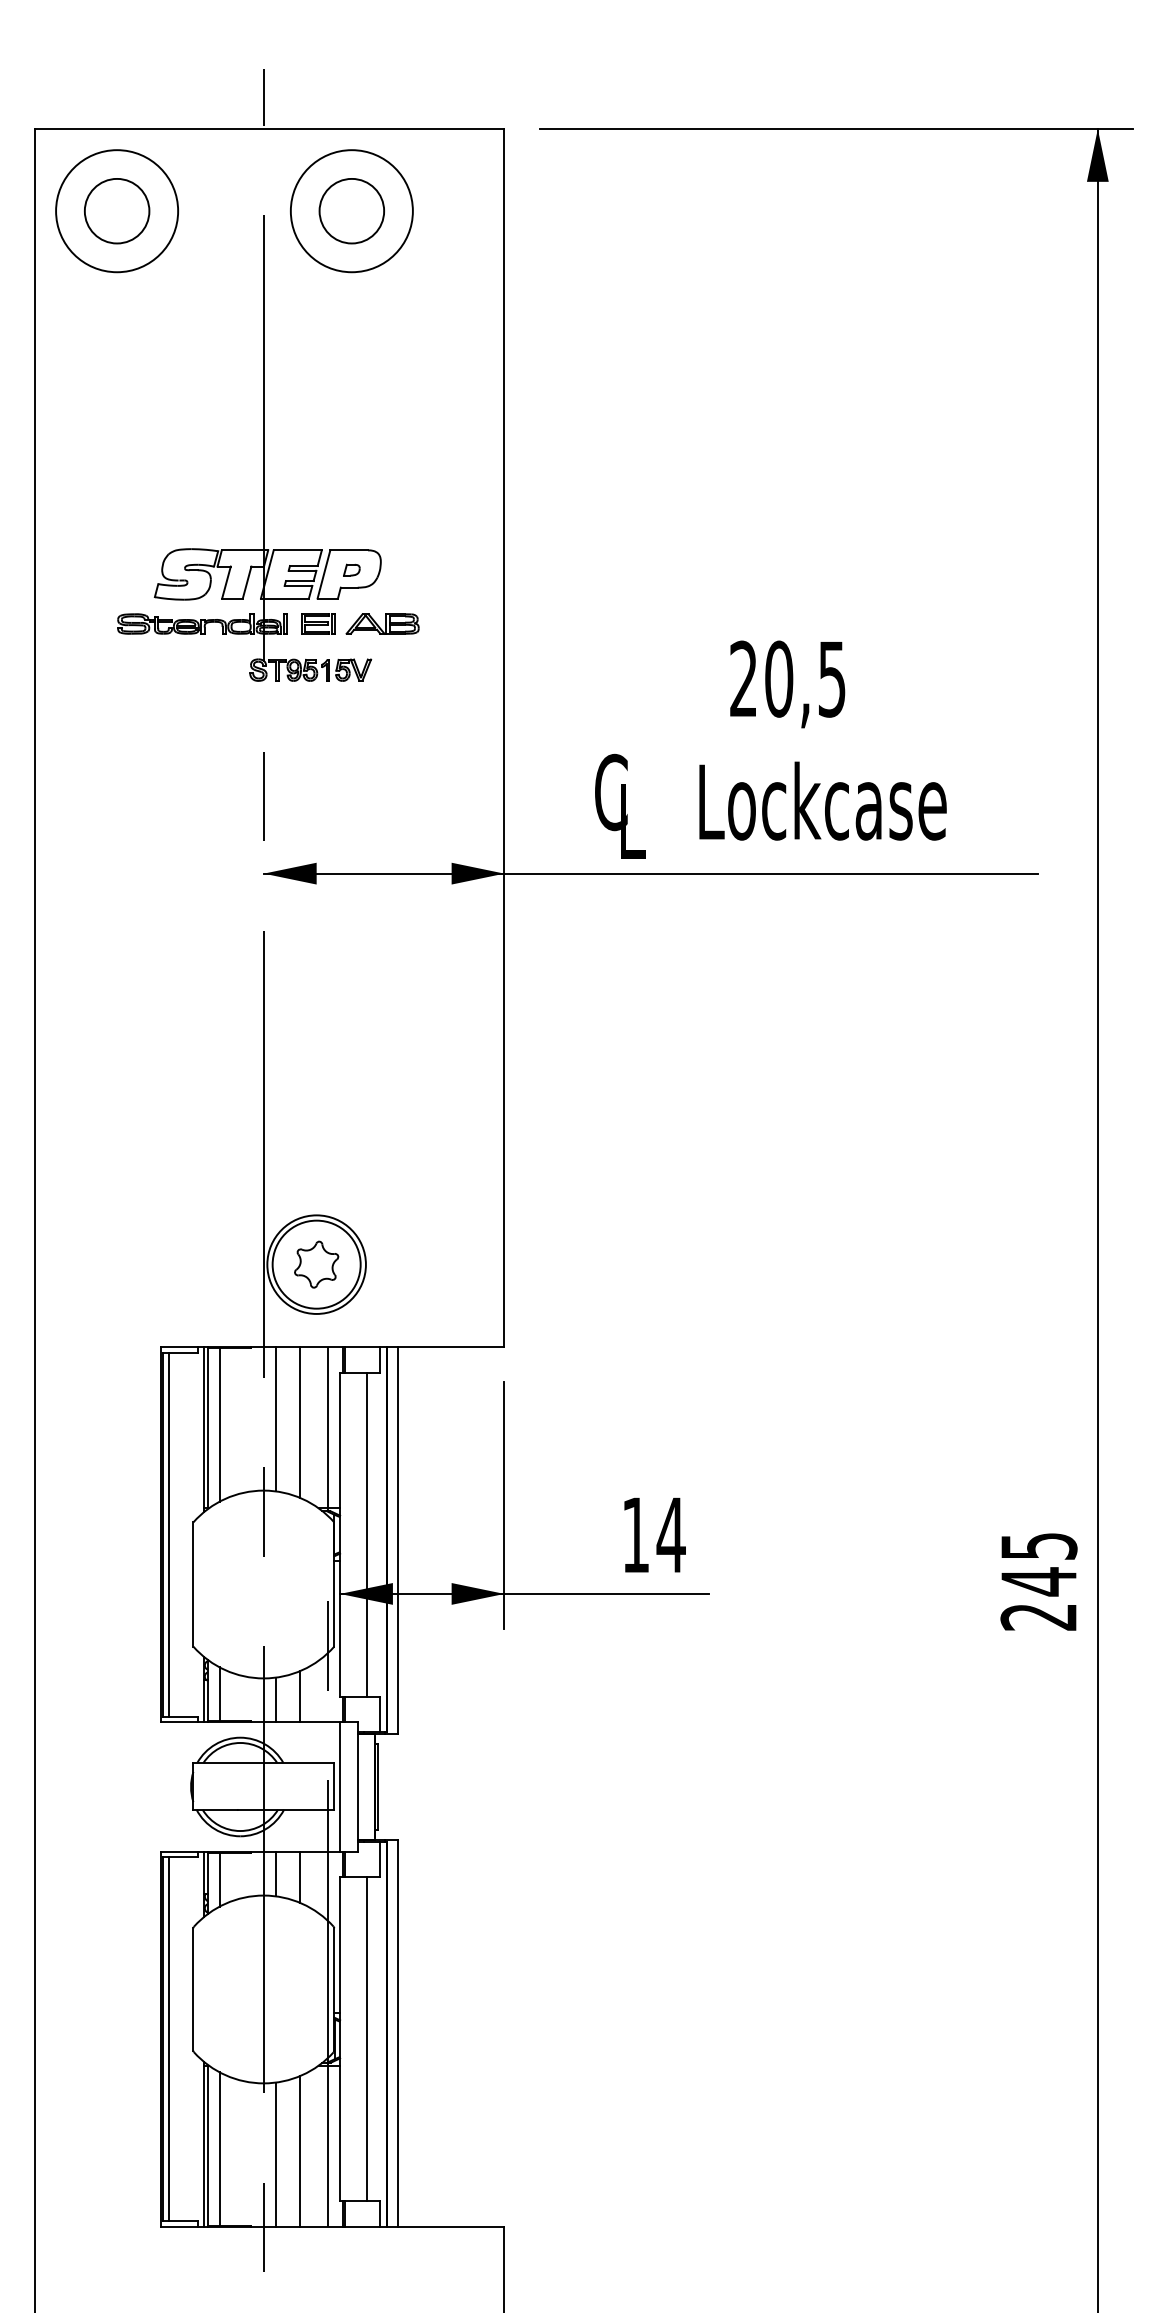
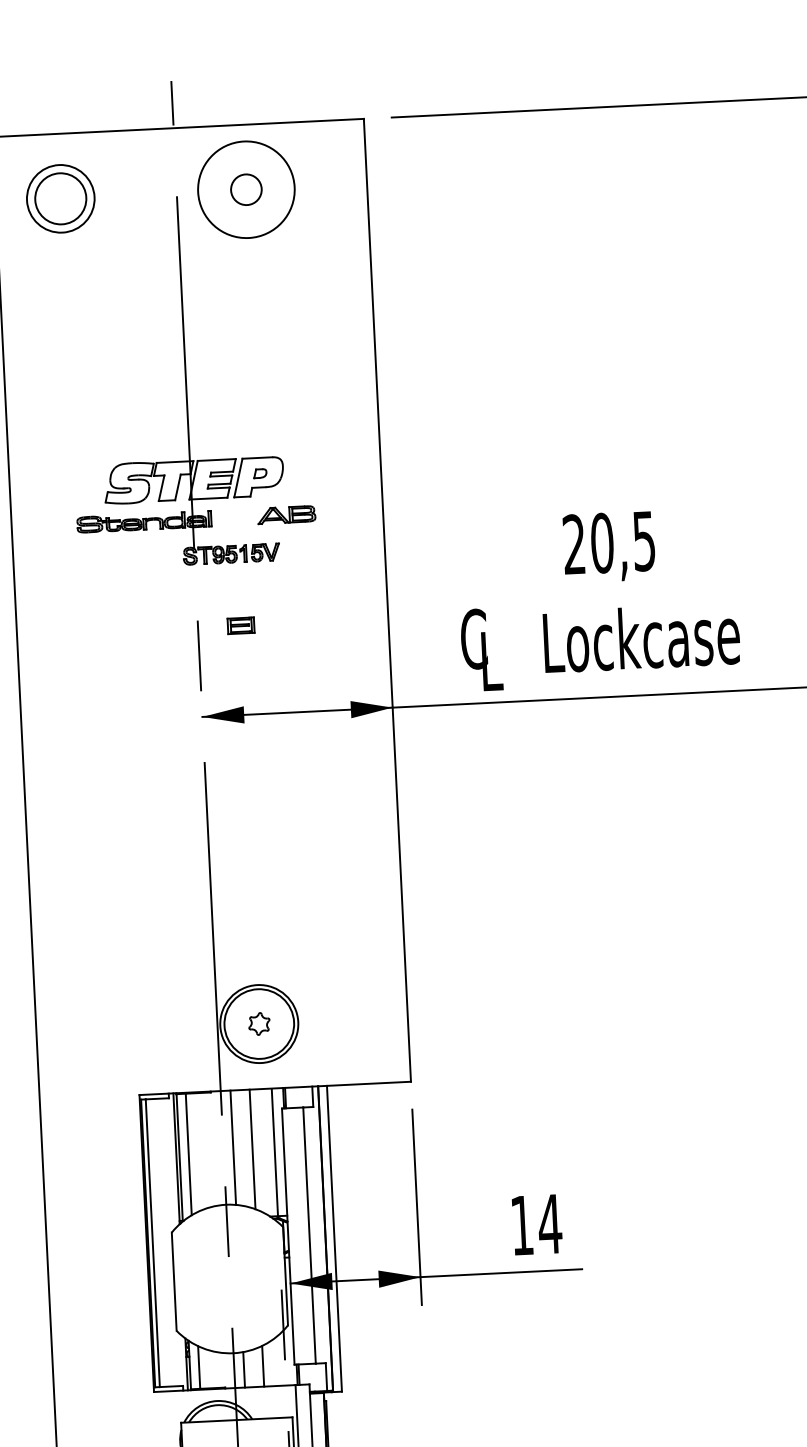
circle: (351, 210) -> (246, 189), size x0.6
circle: (117, 211) -> (61, 199), size x0.7
part: (318, 623) -> (241, 625), moved
part: (316, 1264) -> (259, 1023), size x0.6

